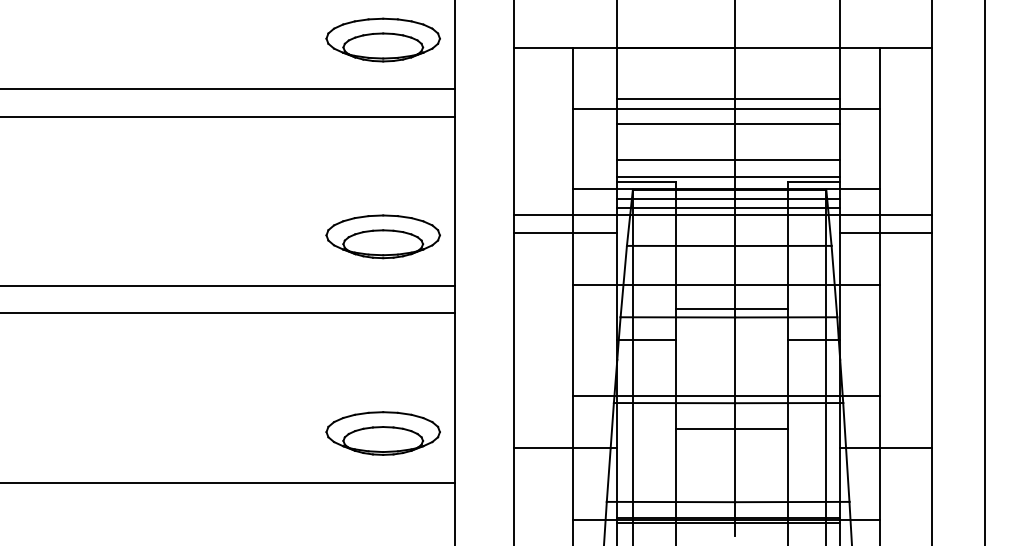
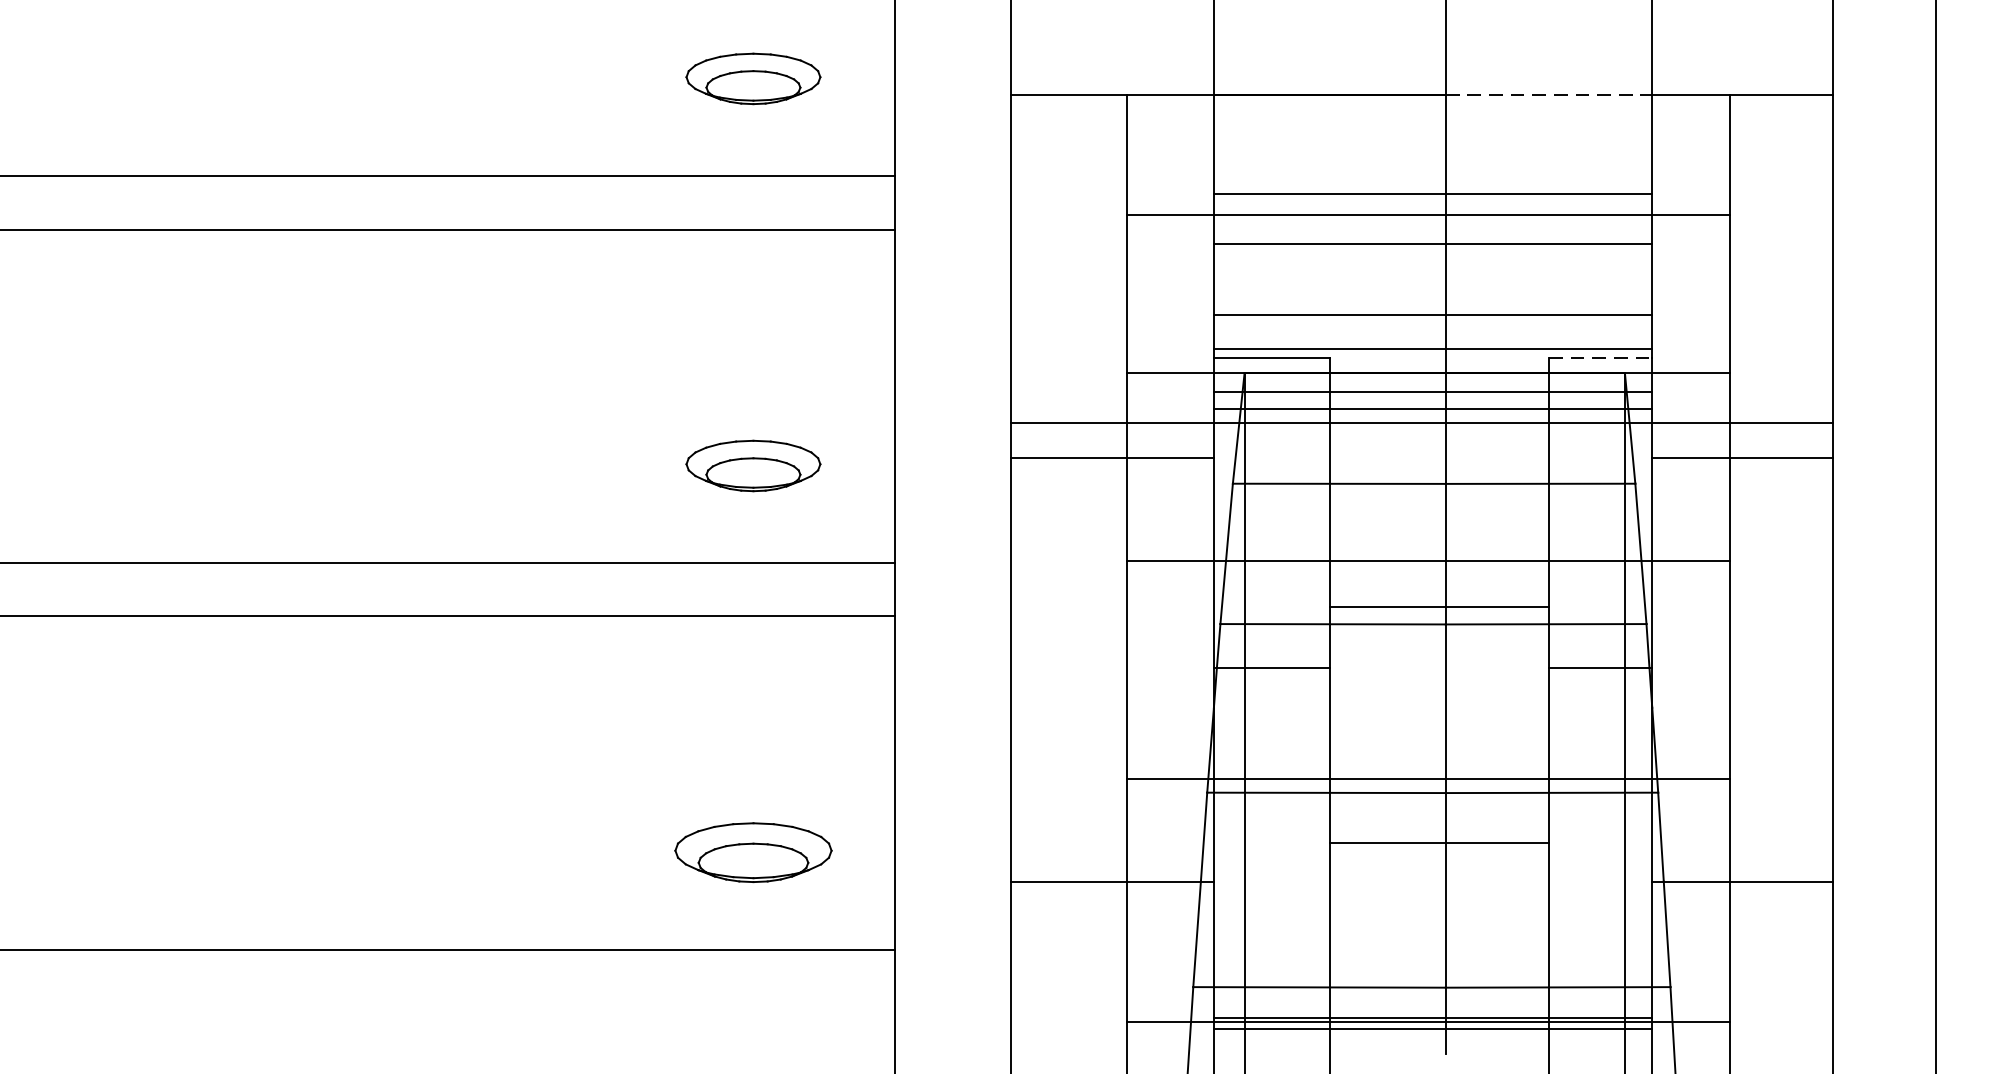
part: (382, 39) -> (752, 77), size x0.6
line: (787, 48) -> (1548, 95), solid -> dashed
line: (814, 181) -> (1601, 357), solid -> dashed
part: (382, 236) -> (752, 465), size x0.6
part: (382, 433) -> (752, 852), size x0.7

